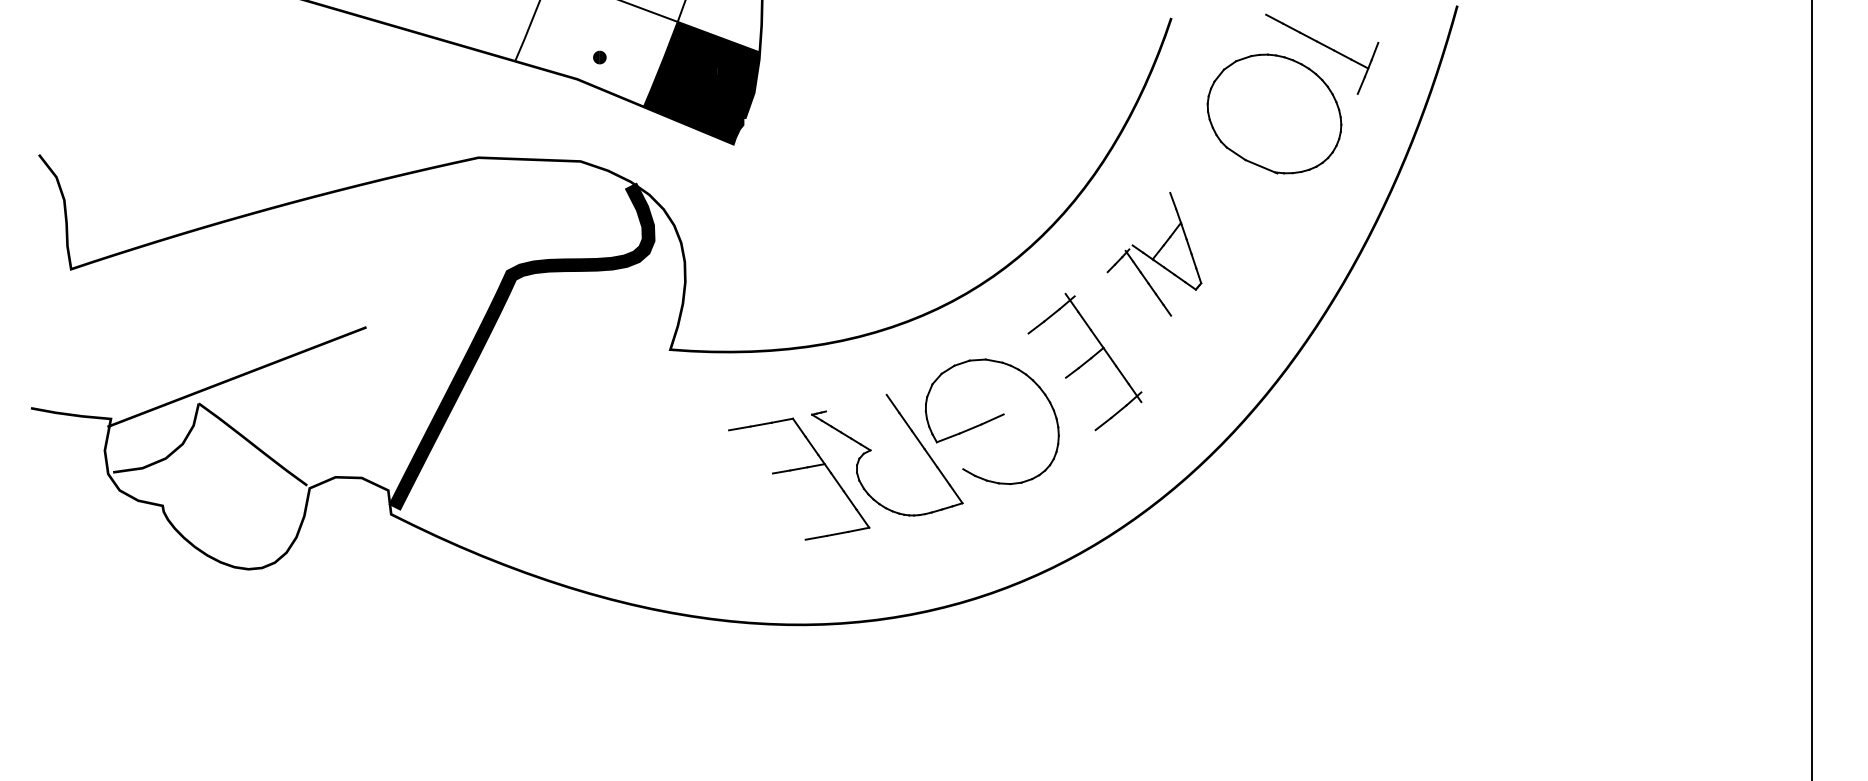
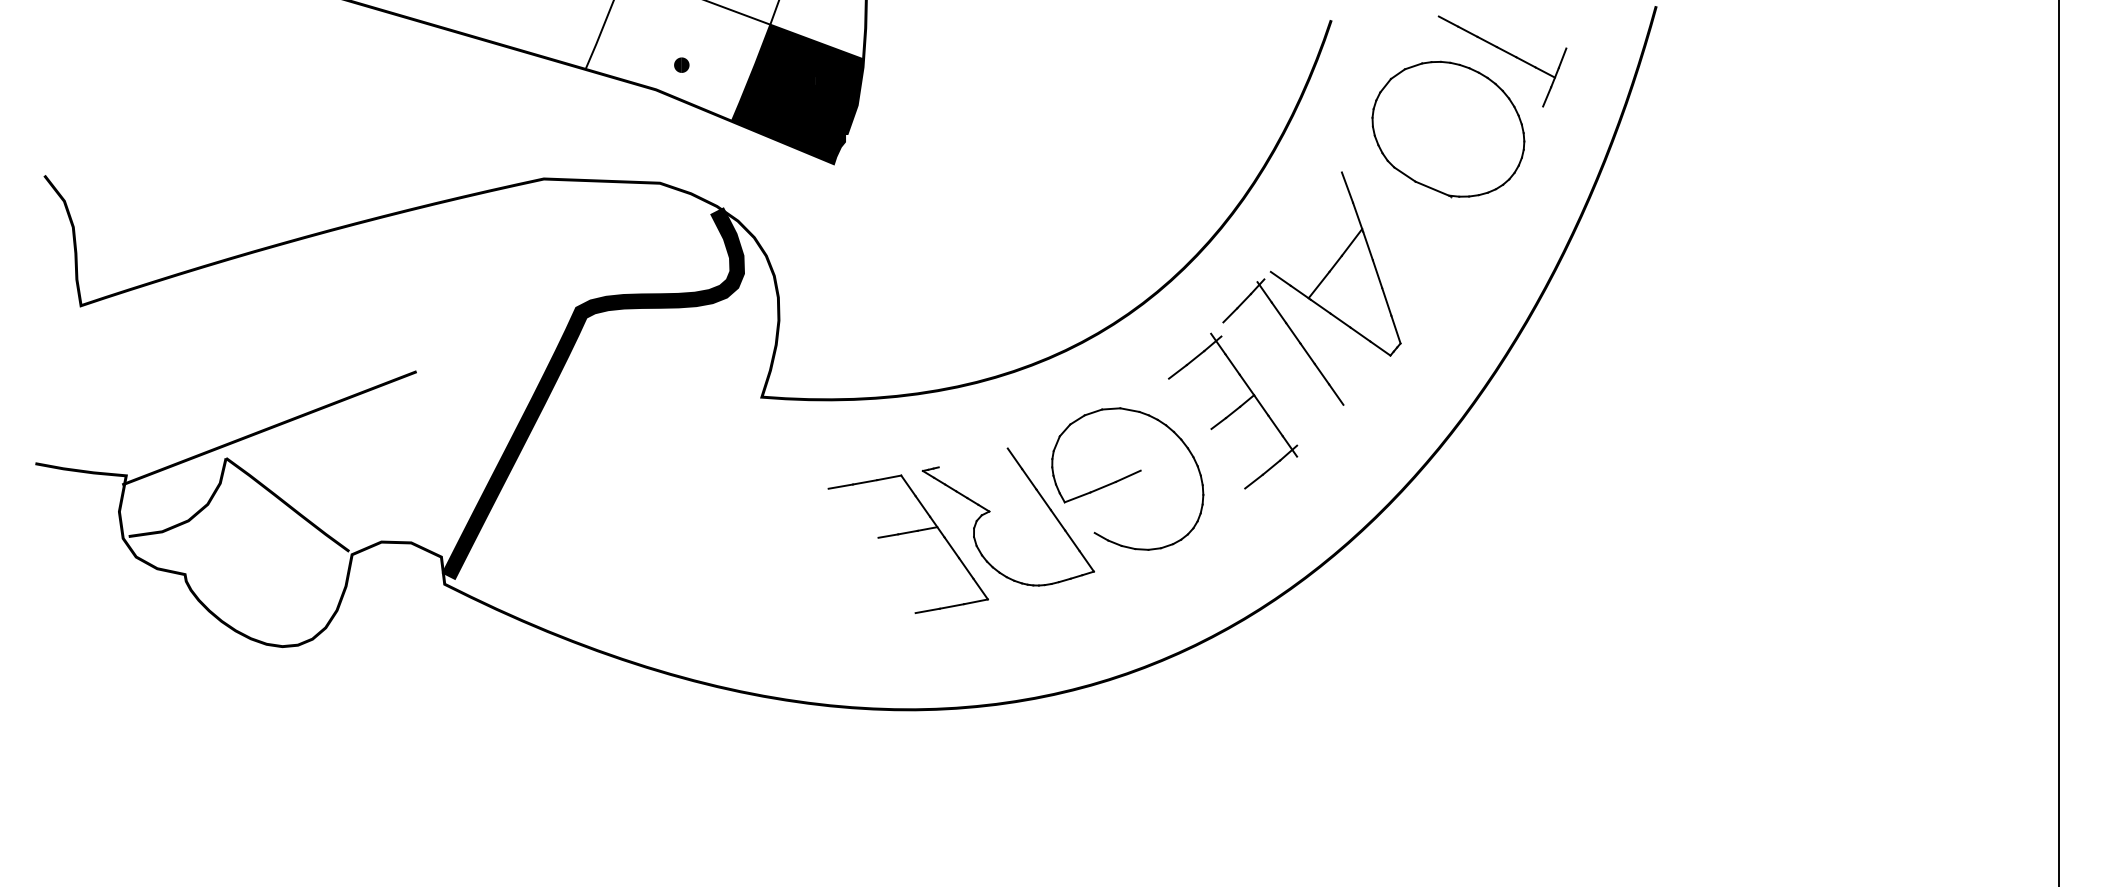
part: (1154, 254) -> (1312, 288), size x1.67

